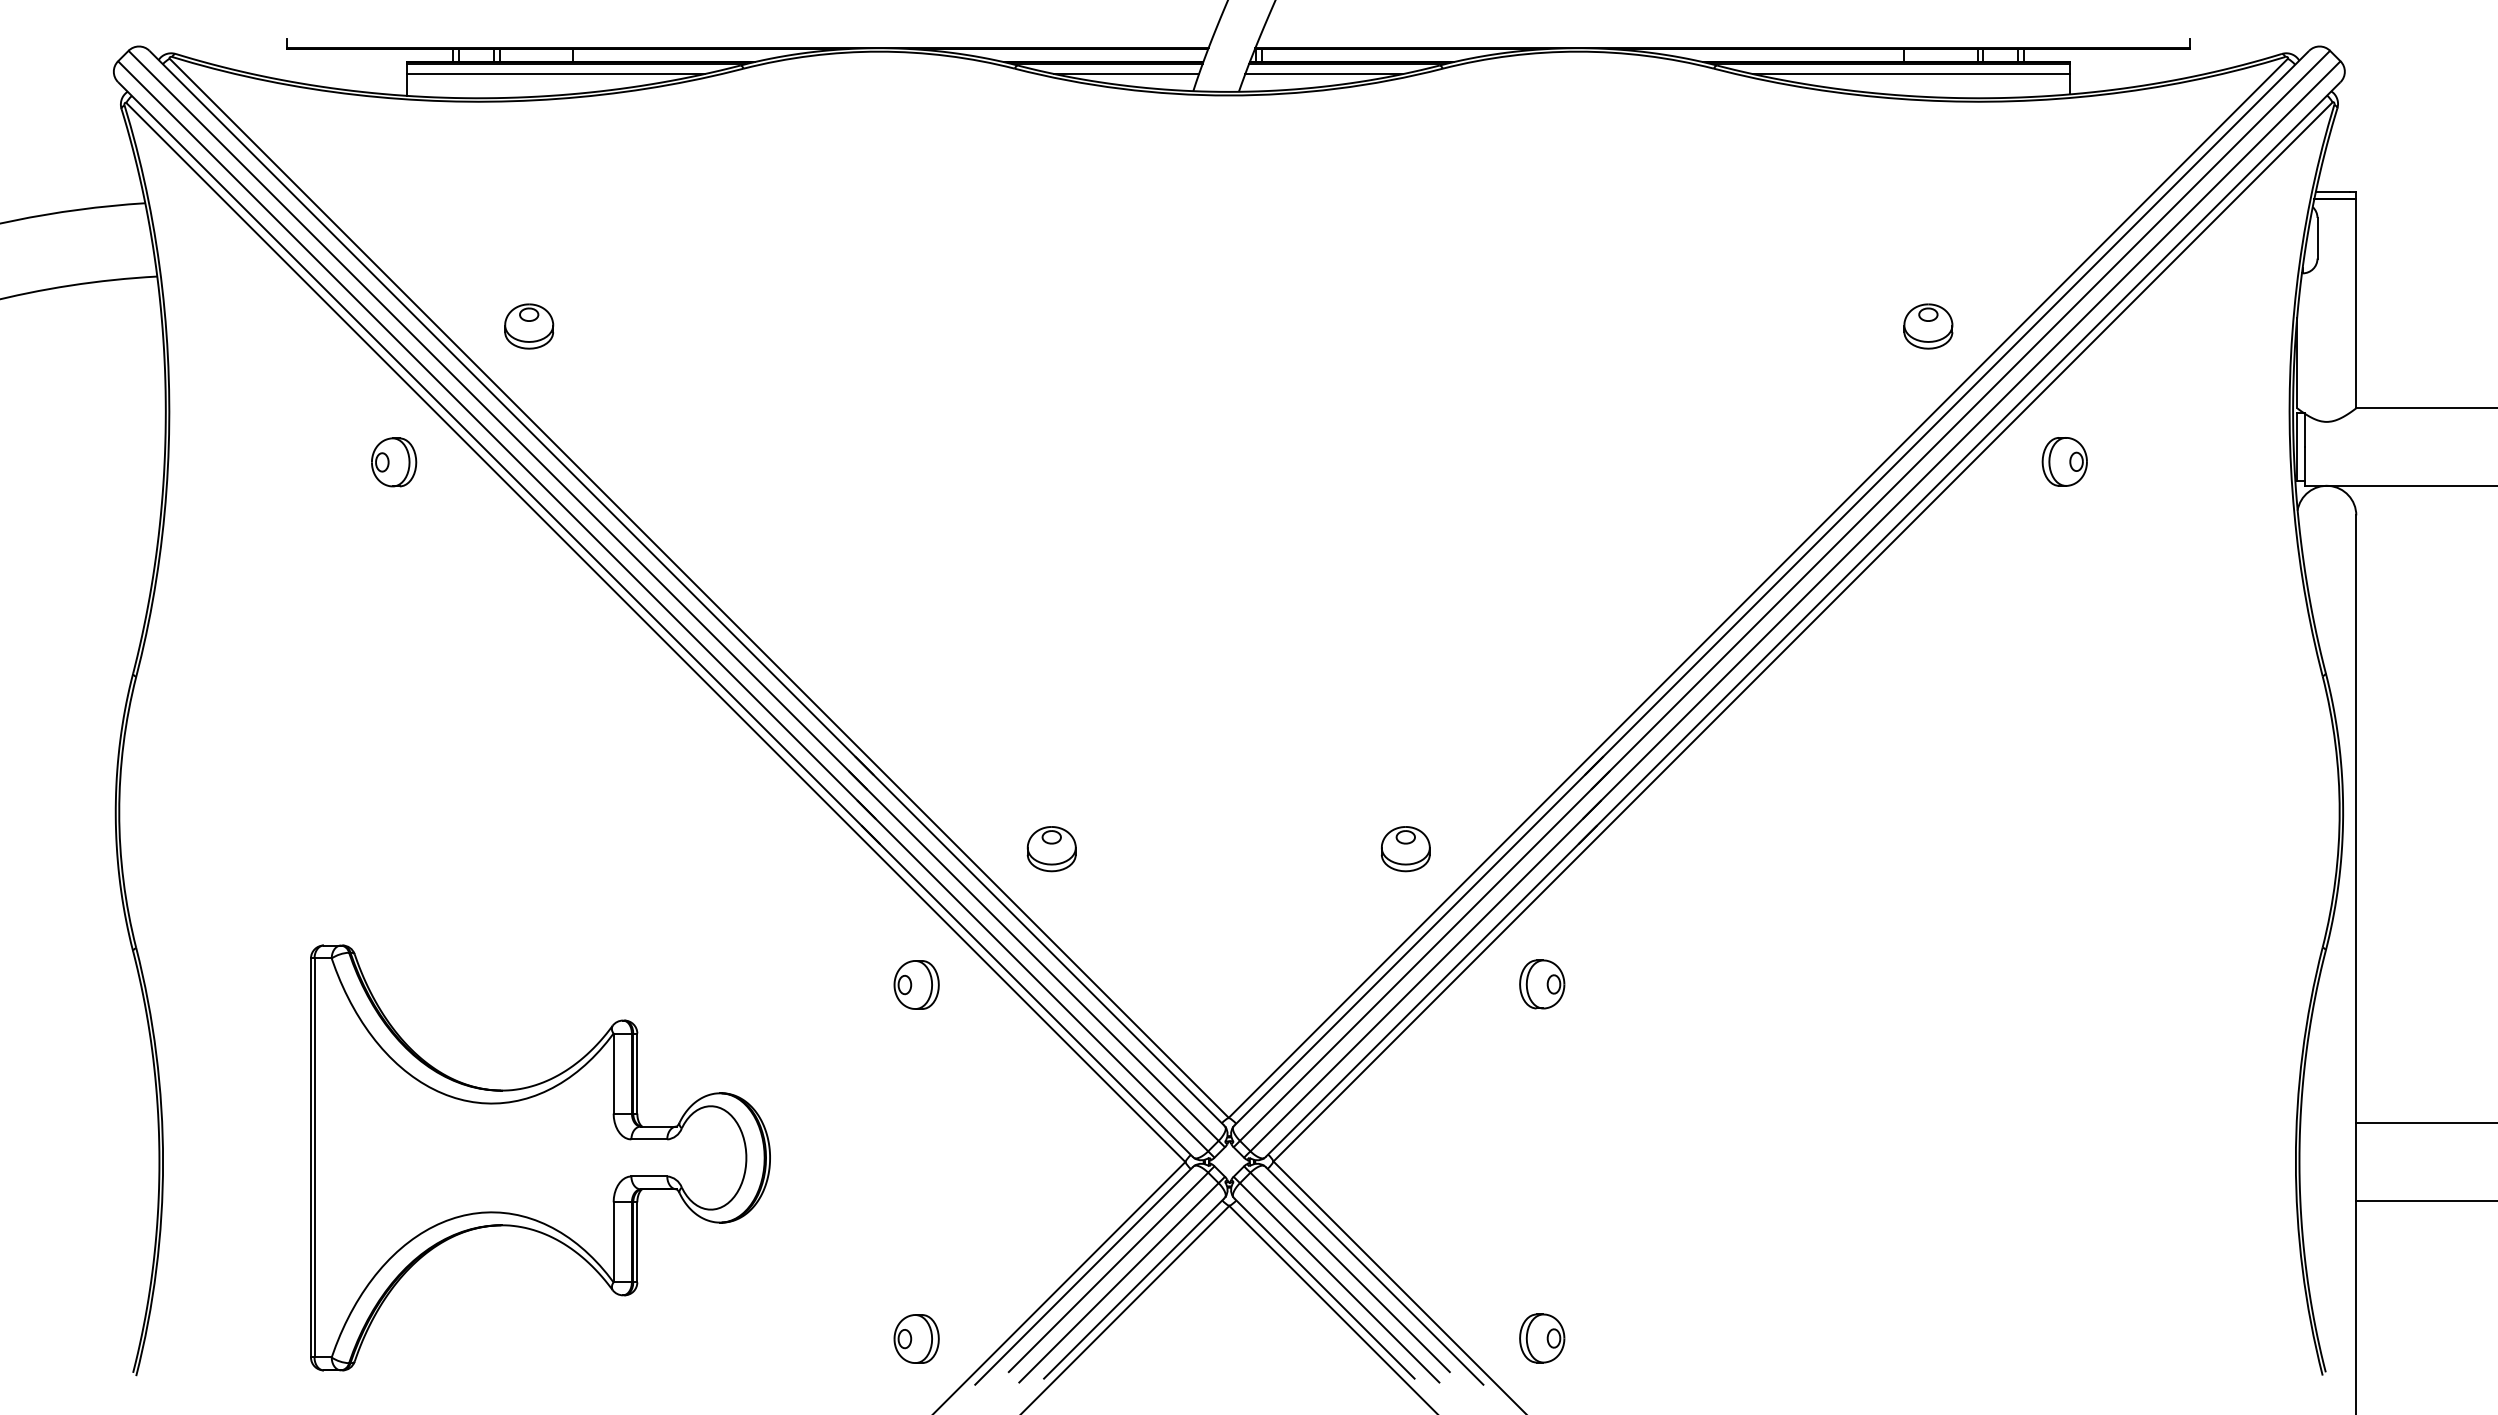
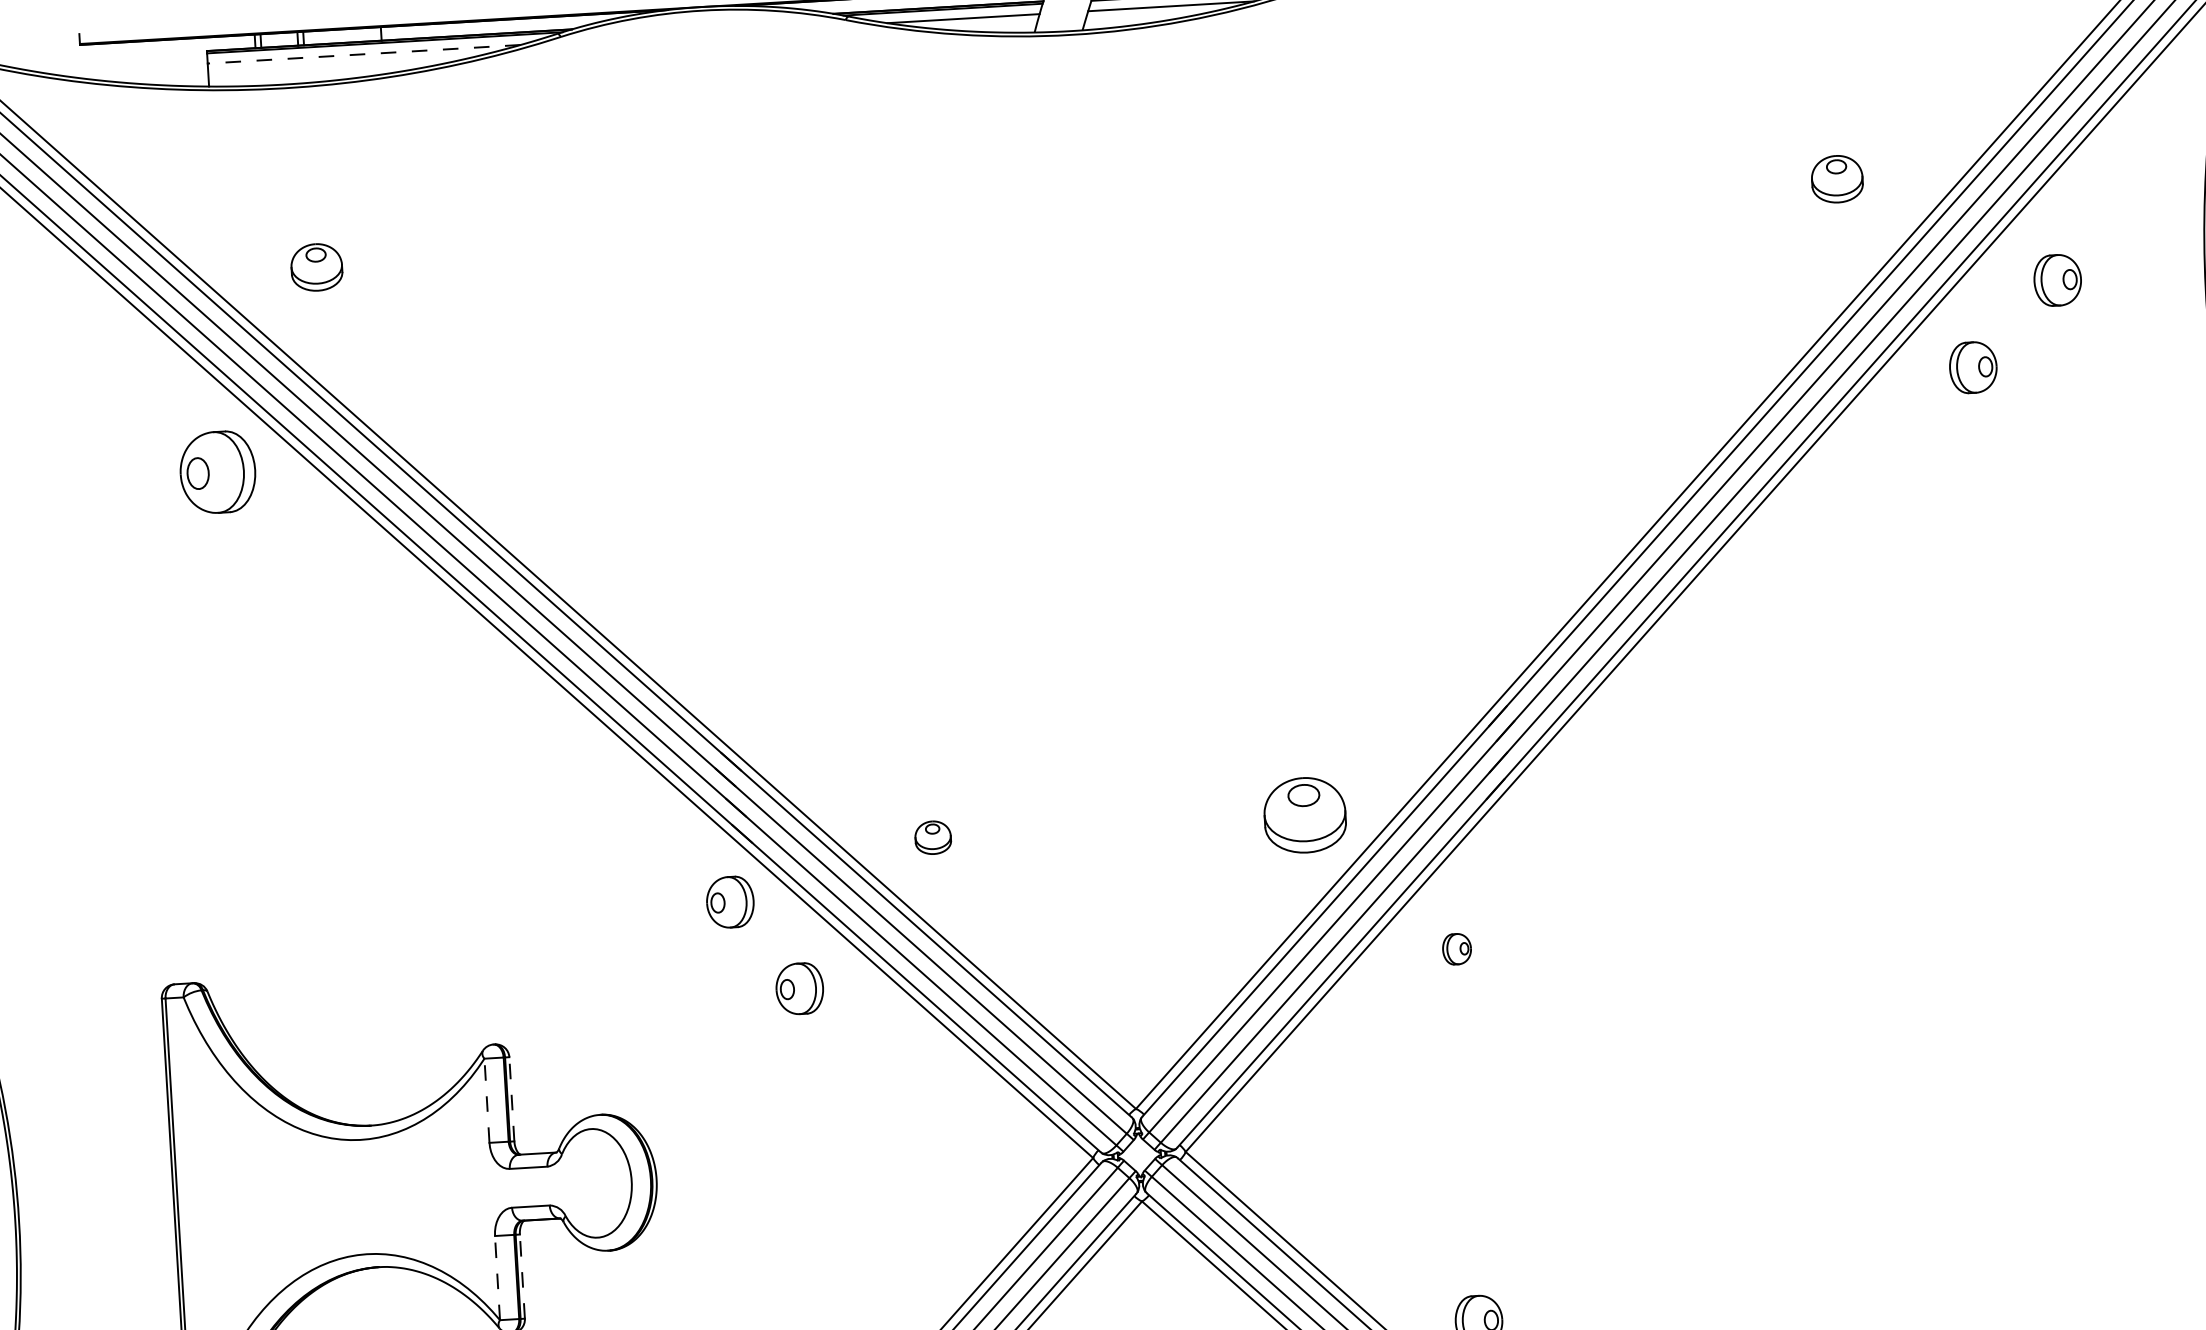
line: (556, 73) -> (364, 53), solid -> dashed
part: (529, 326) -> (317, 267), moved
part: (1928, 326) -> (1837, 179), moved
part: (2149, 383) -> (2057, 279), added
part: (394, 462) -> (218, 472), size x1.6
part: (1051, 849) -> (932, 838), size x0.7
part: (1405, 849) -> (1304, 815), size x1.6
part: (855, 898) -> (730, 901), added
part: (1542, 984) -> (1457, 949), size x0.6
line: (613, 1073) -> (486, 1100), solid -> dashed
line: (637, 1073) -> (512, 1099), solid -> dashed
line: (613, 1241) -> (497, 1277), solid -> dashed
line: (637, 1241) -> (522, 1275), solid -> dashed

